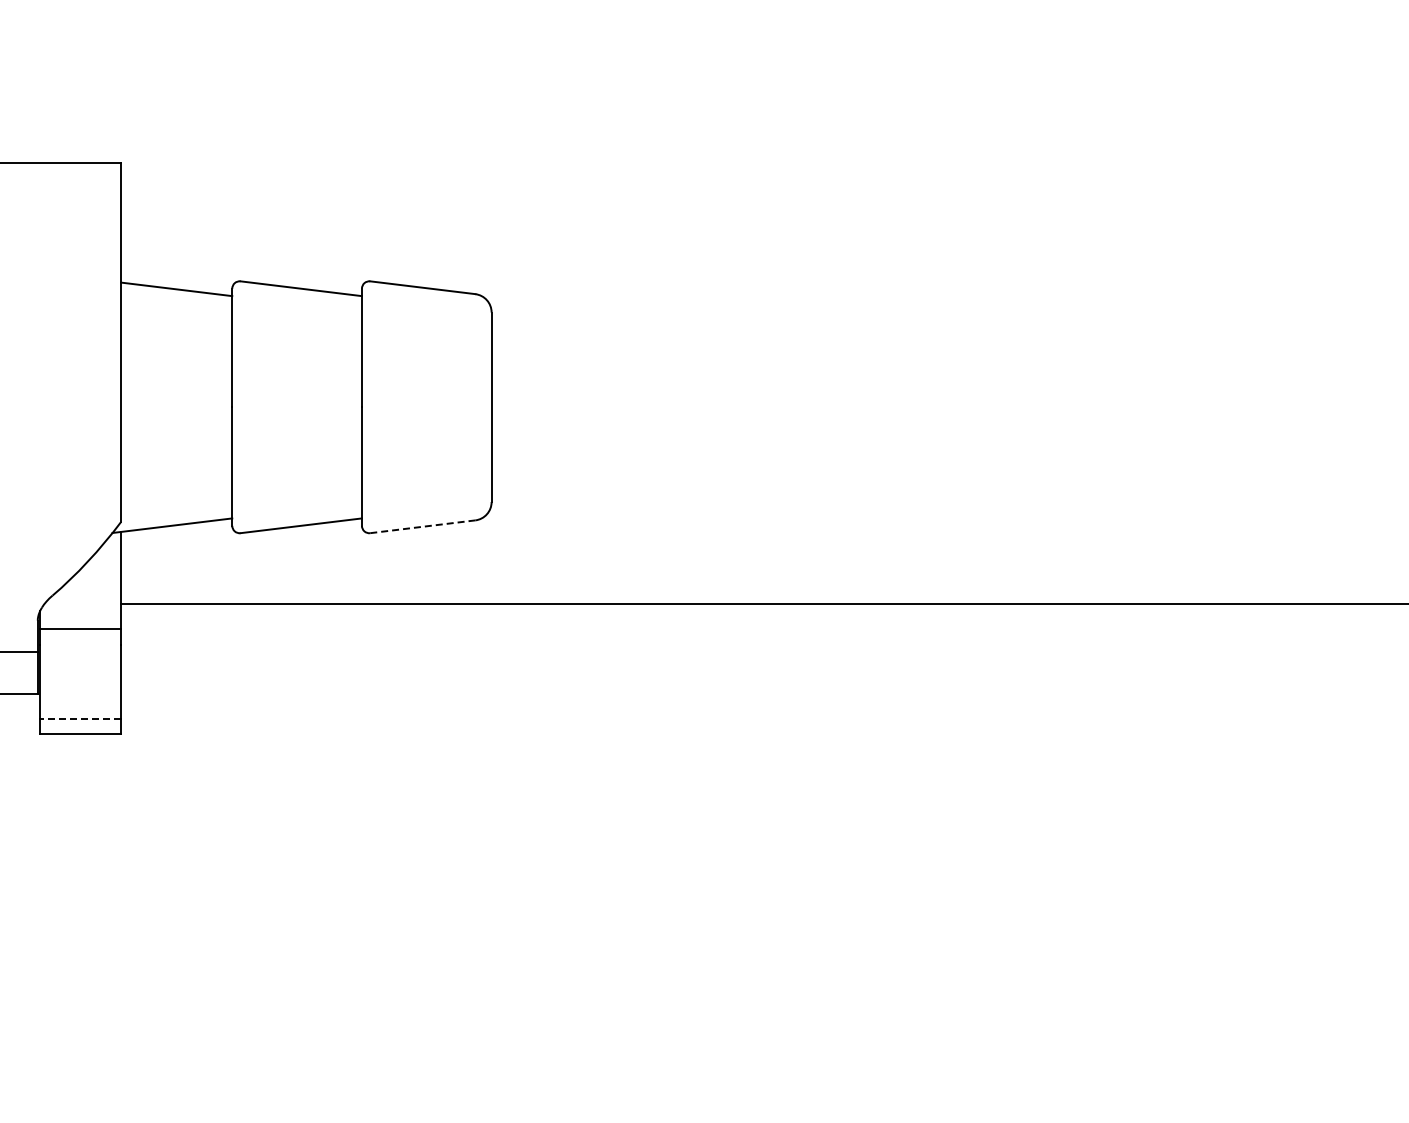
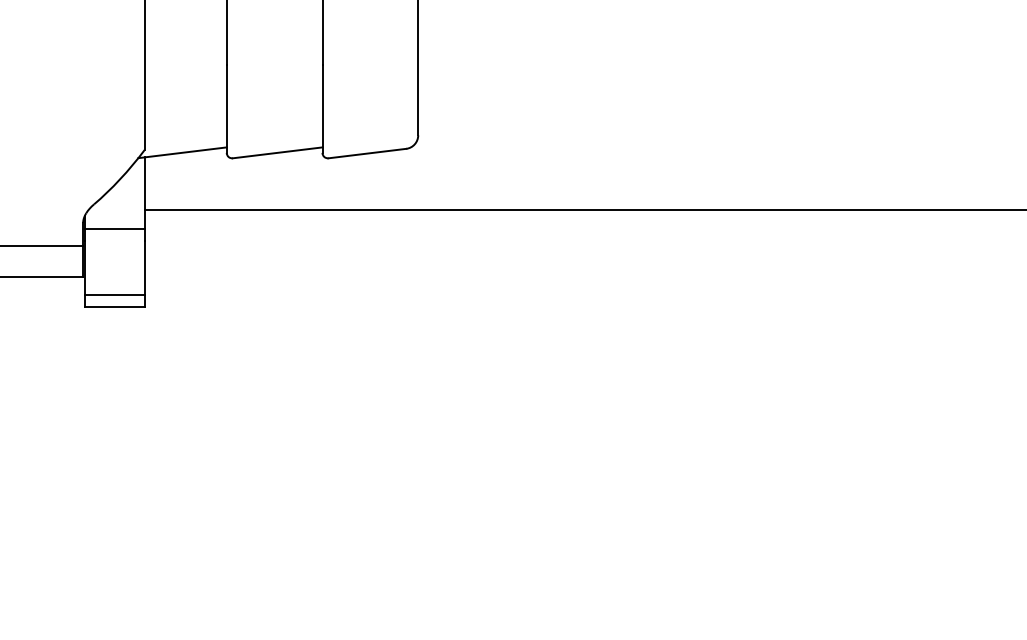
line: (422, 526) -> (367, 153), dashed -> solid
line: (80, 718) -> (114, 295), dashed -> solid

